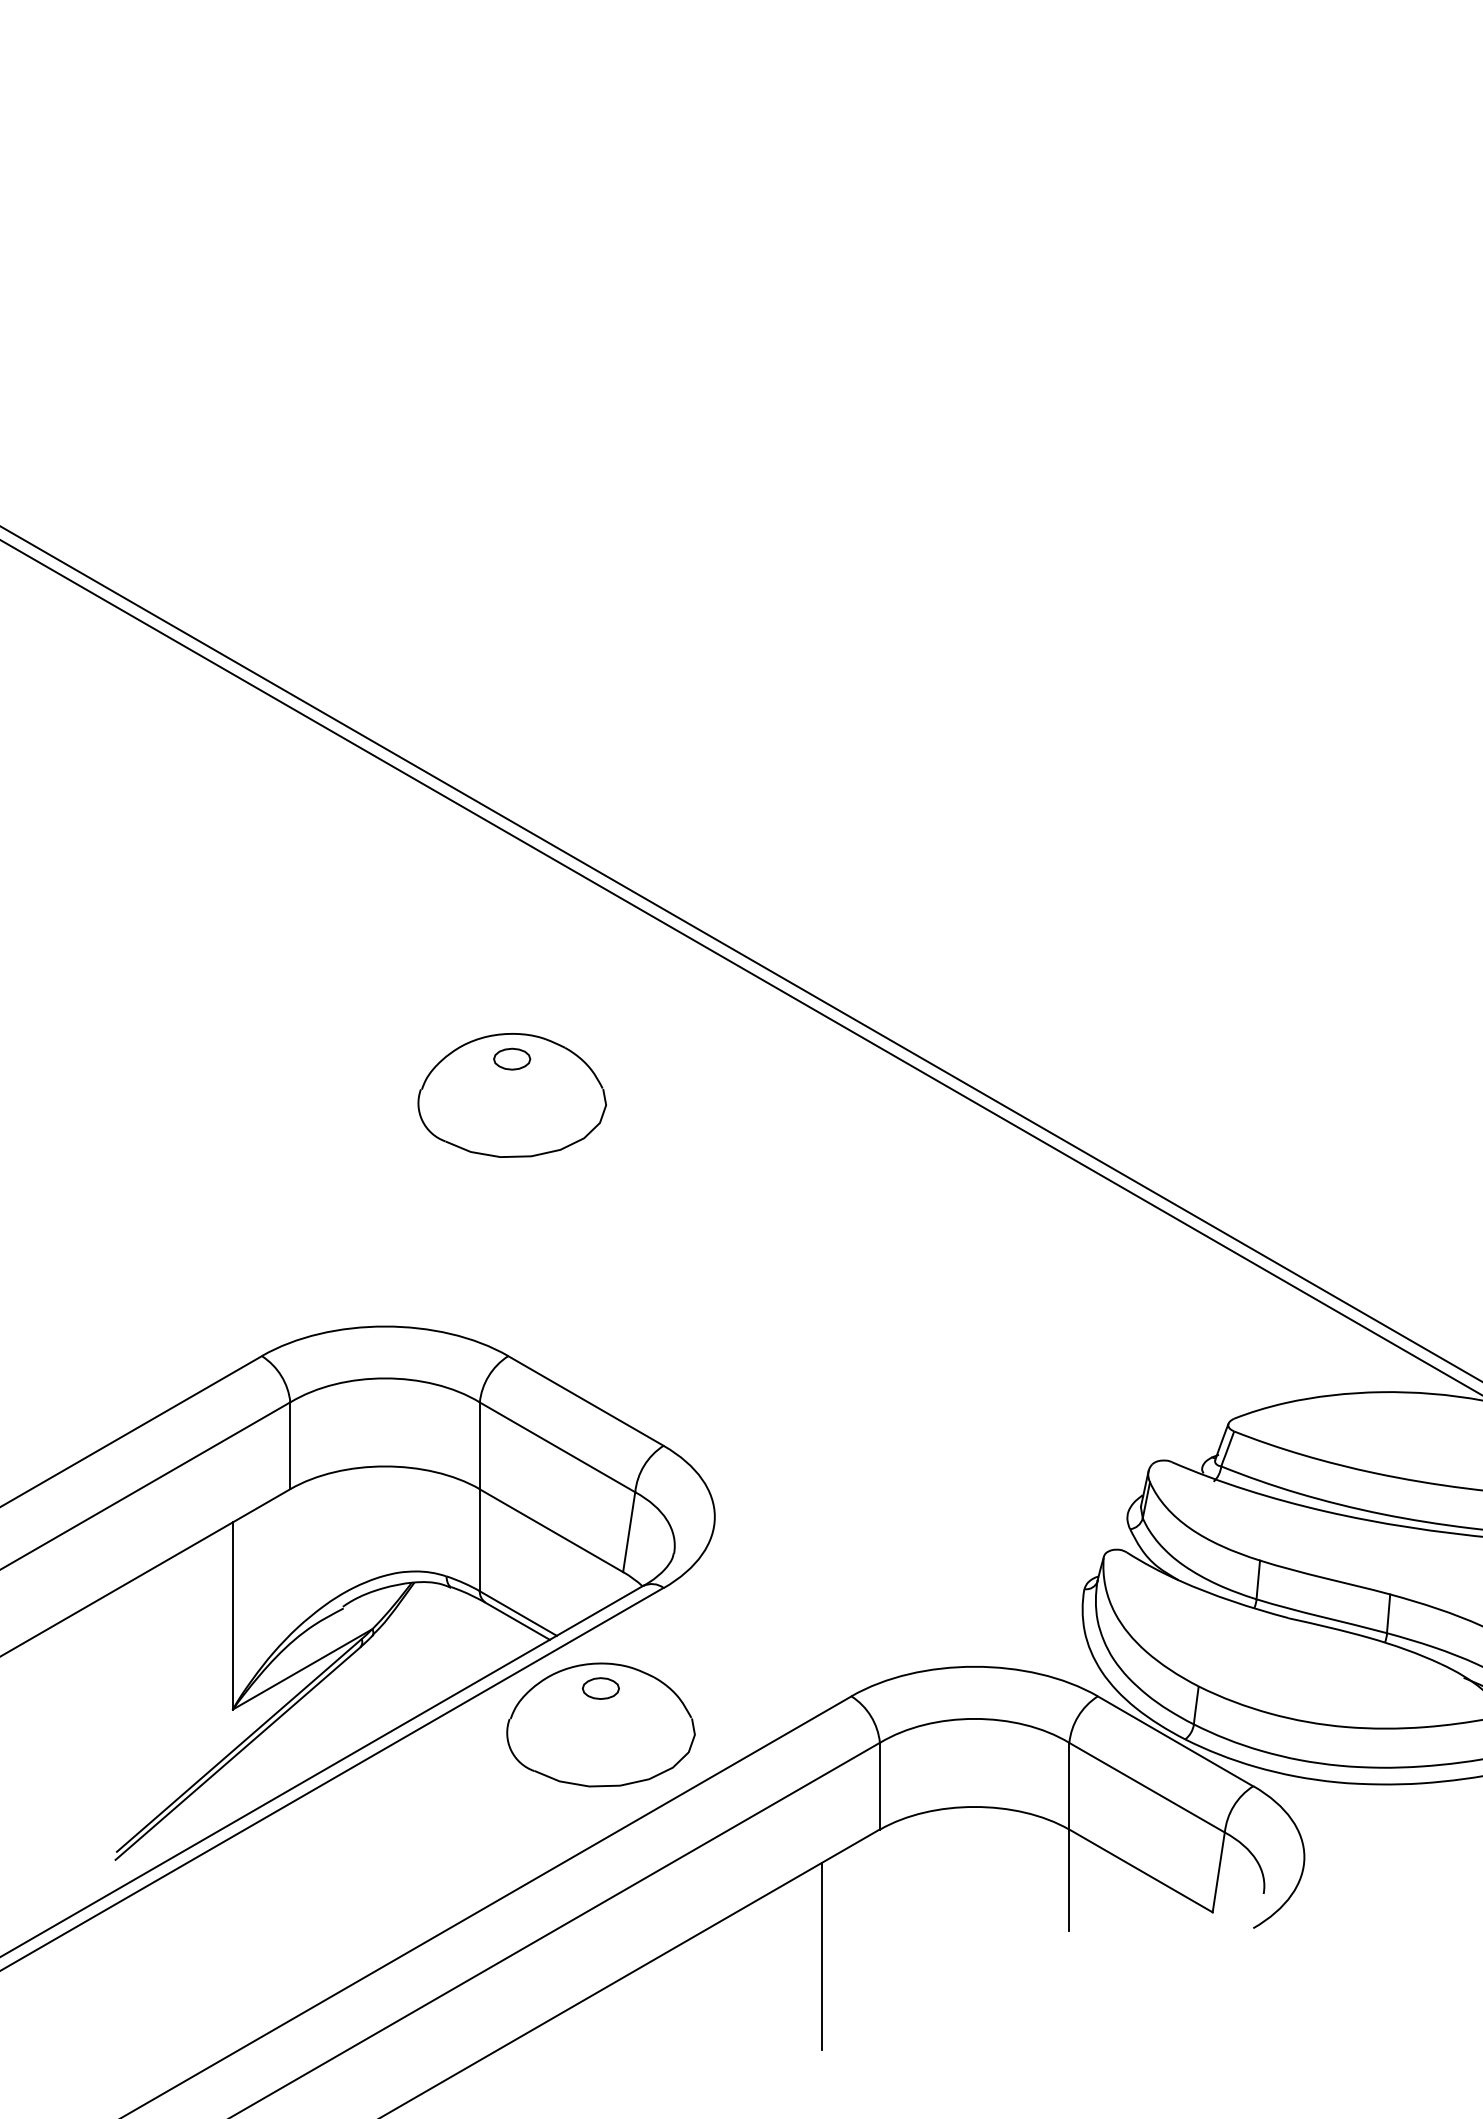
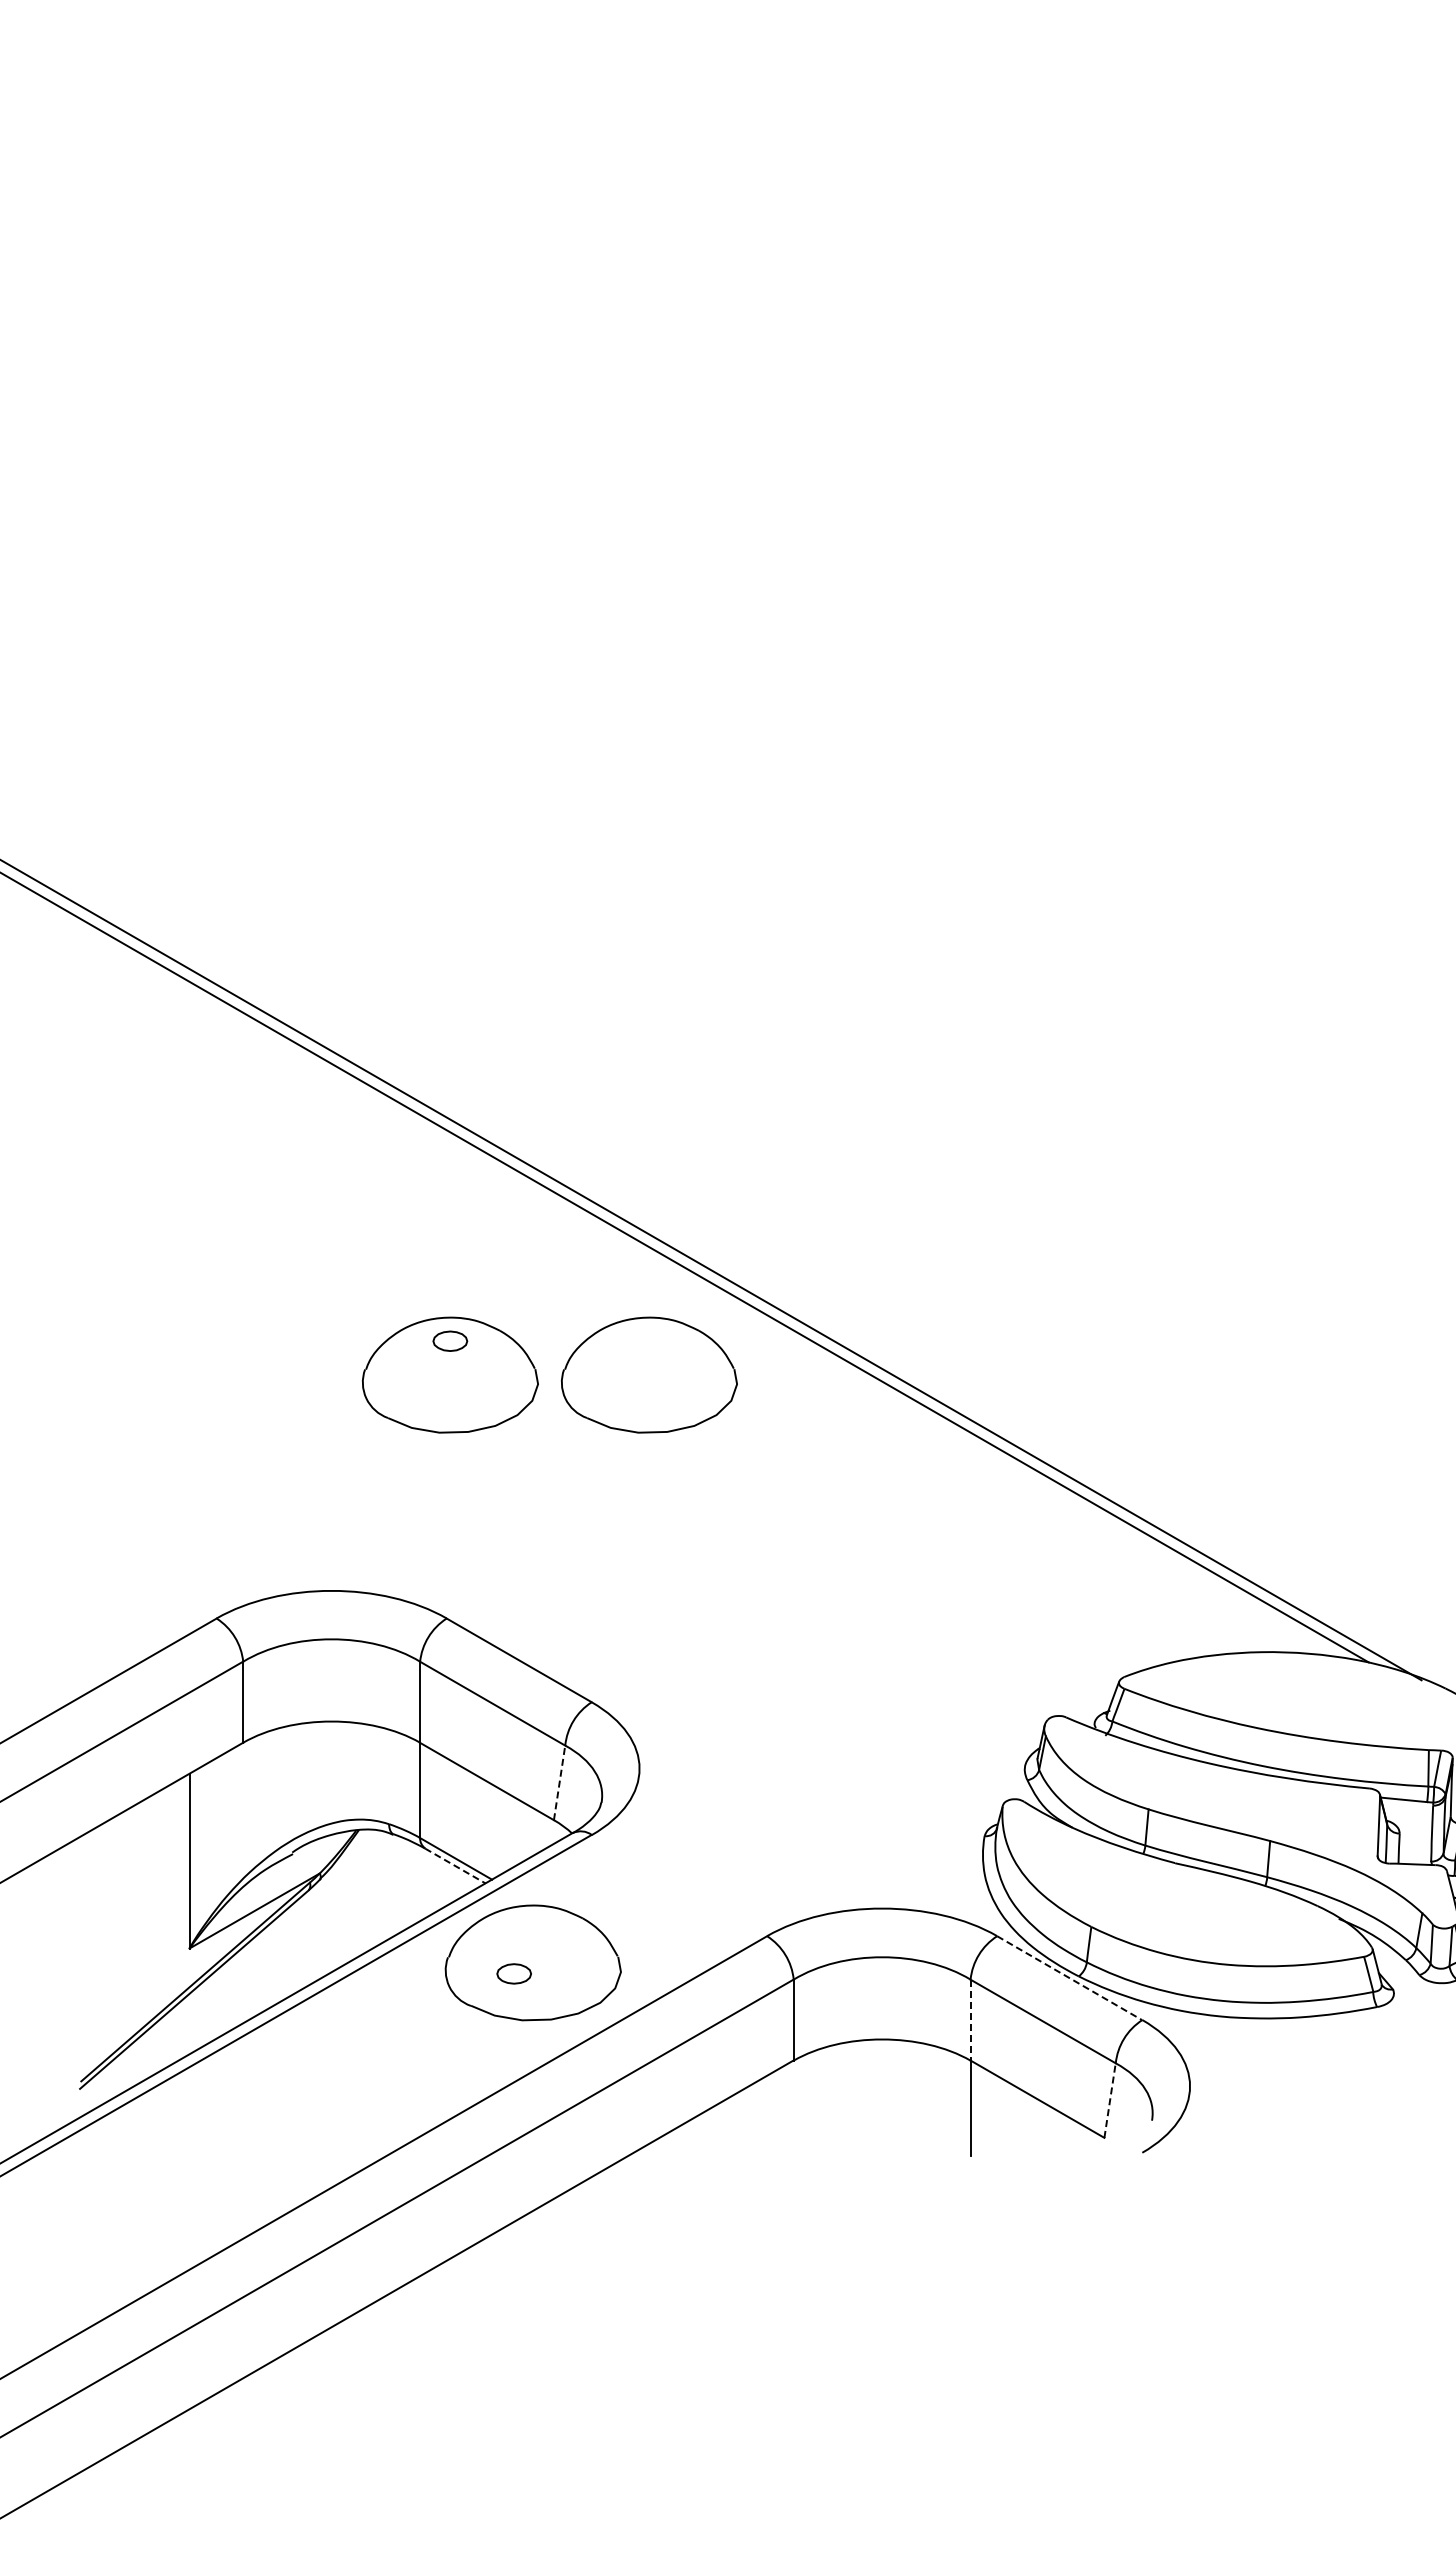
part: (725, 1094) -> (649, 1374), added
line: (629, 1531) -> (559, 1782), solid -> dashed
line: (517, 1621) -> (455, 1866), solid -> dashed
part: (600, 1688) -> (513, 1973), moved
line: (1175, 1741) -> (1069, 1978), solid -> dashed
line: (1069, 1786) -> (970, 2020), solid -> dashed
line: (1219, 1872) -> (1110, 2100), solid -> dashed
line: (822, 1955) -> (740, 2178), removed

